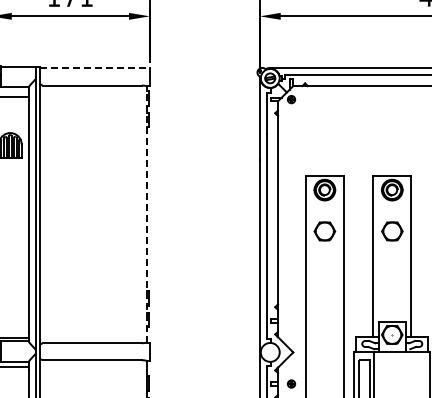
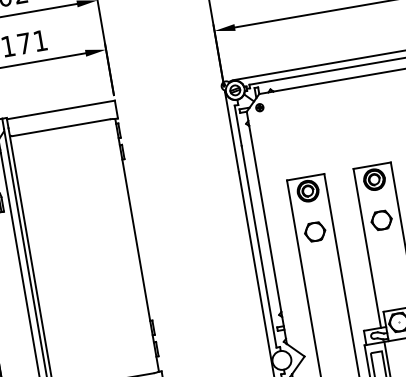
line: (95, 68) -> (61, 110), dashed -> solid
line: (147, 213) -> (137, 244), dashed -> solid

